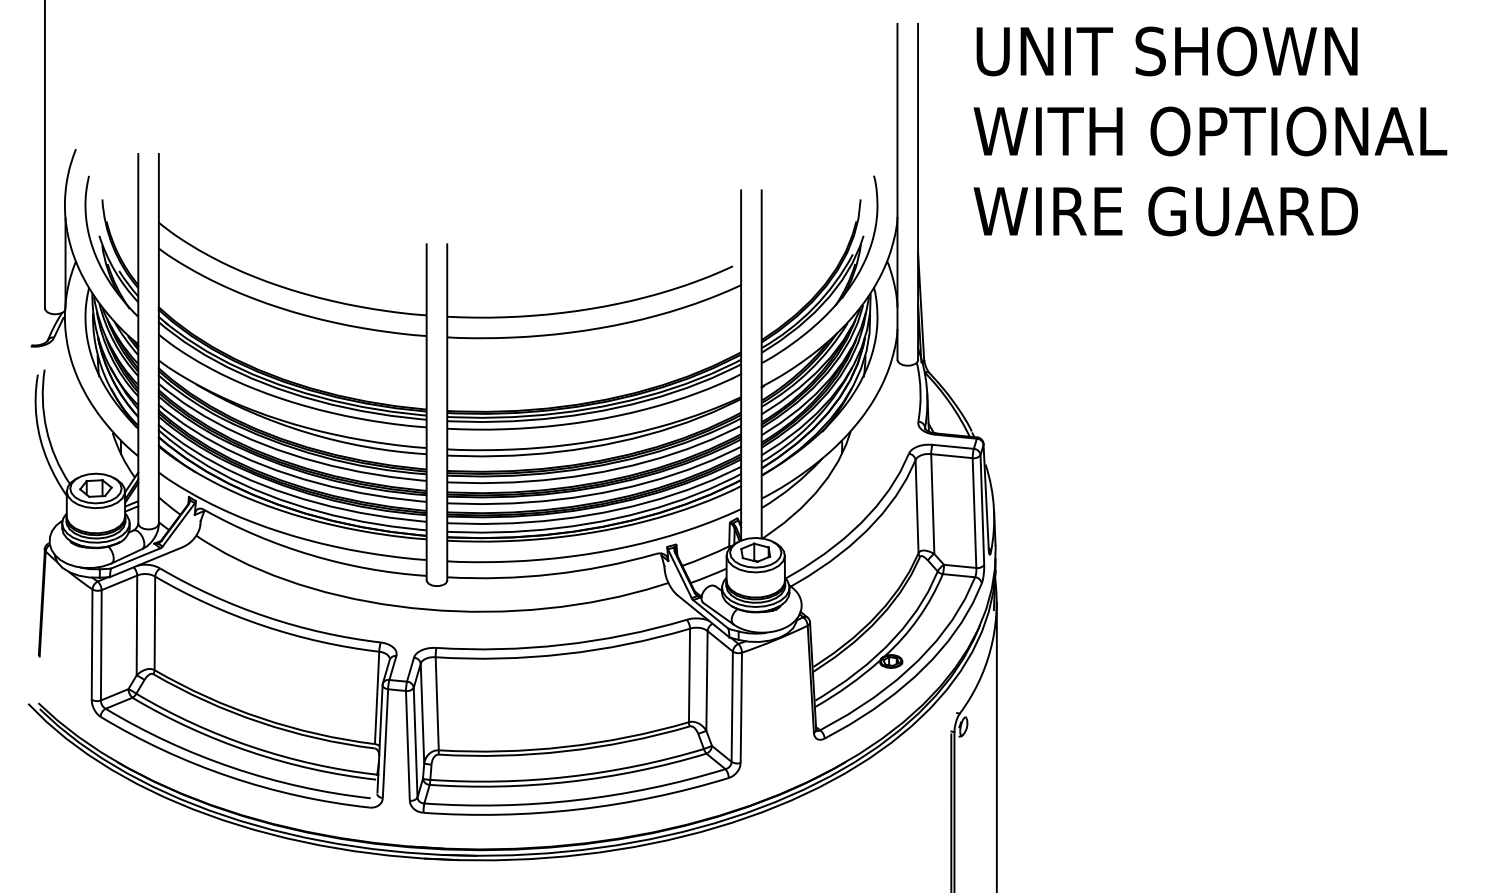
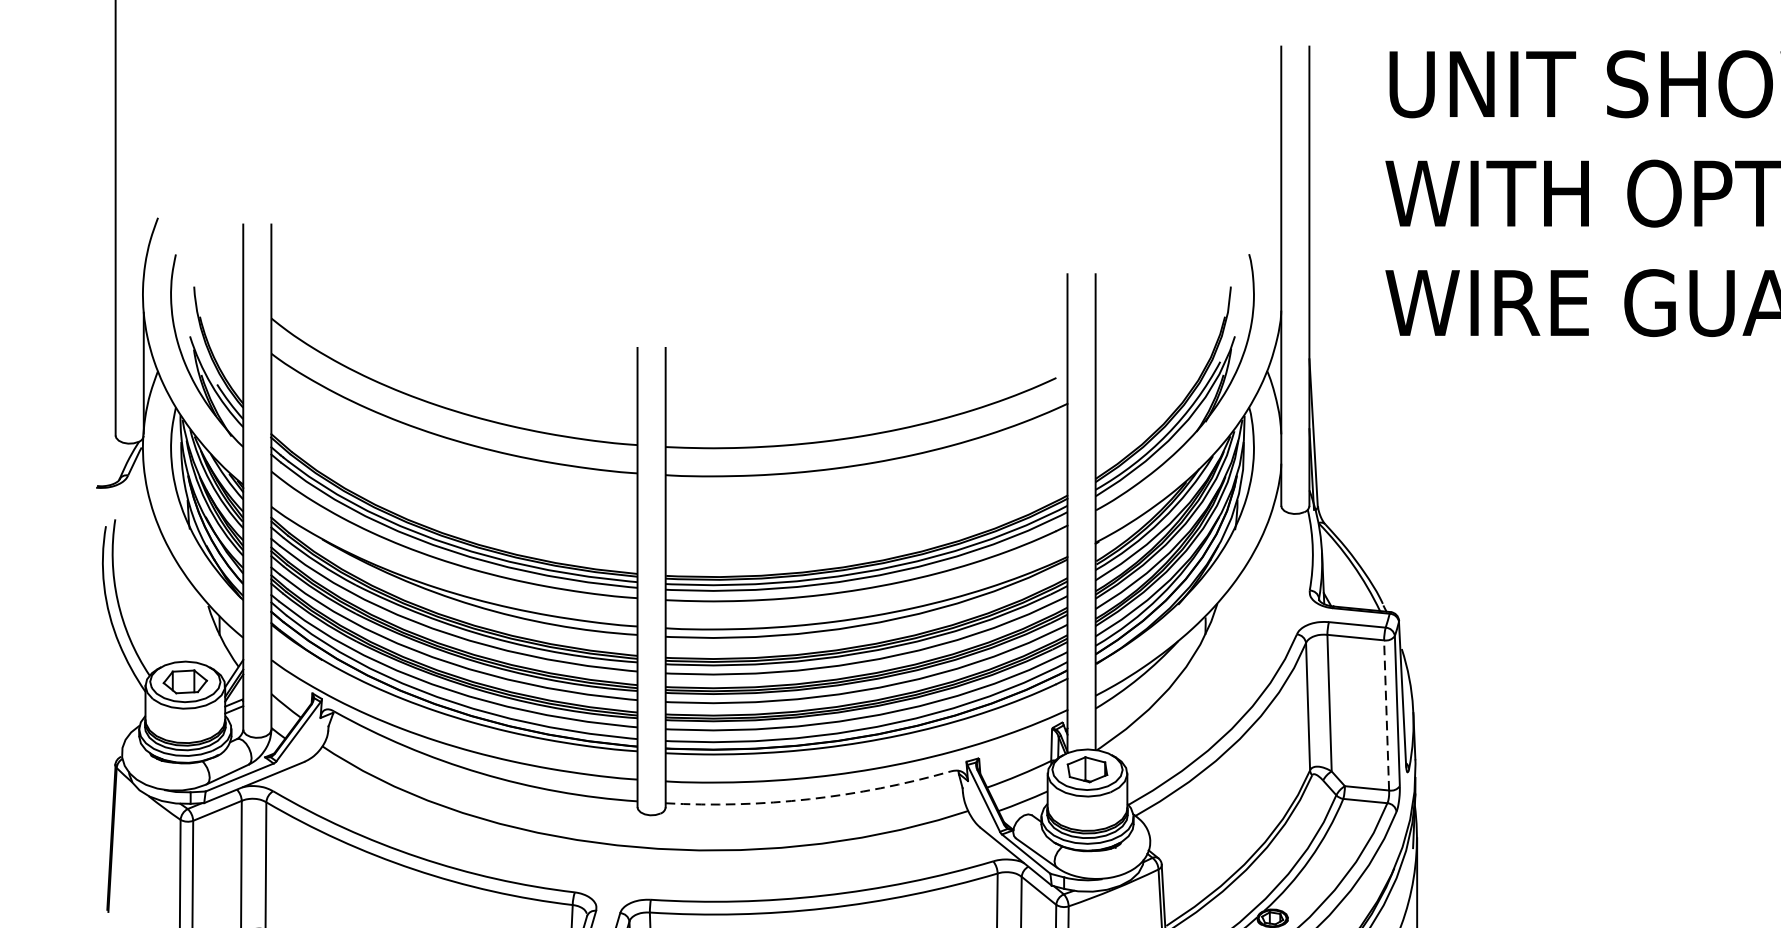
line: (974, 513) -> (1386, 716), solid -> dashed
arc: (552, 574) -> (809, 799), solid -> dashed

